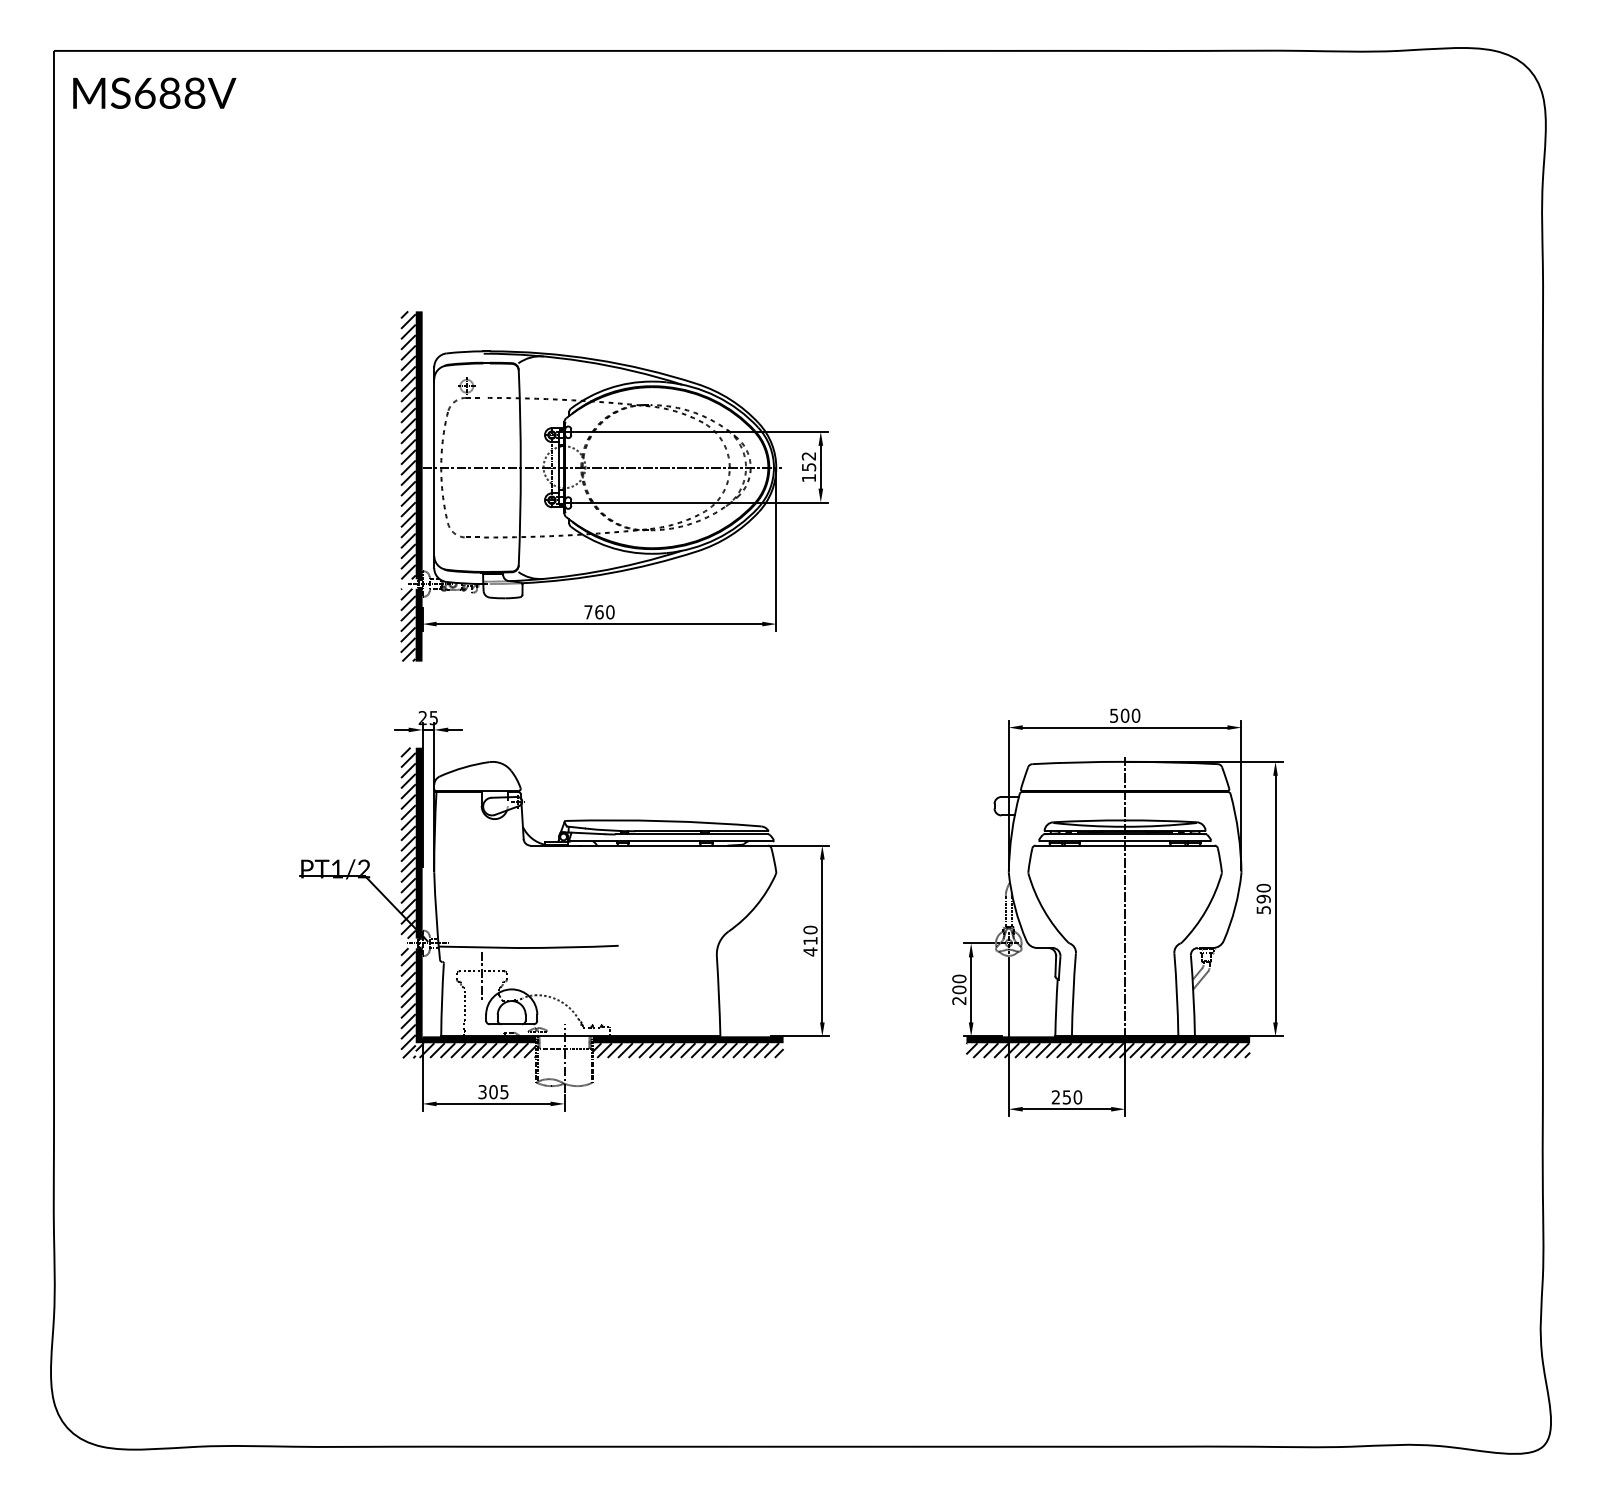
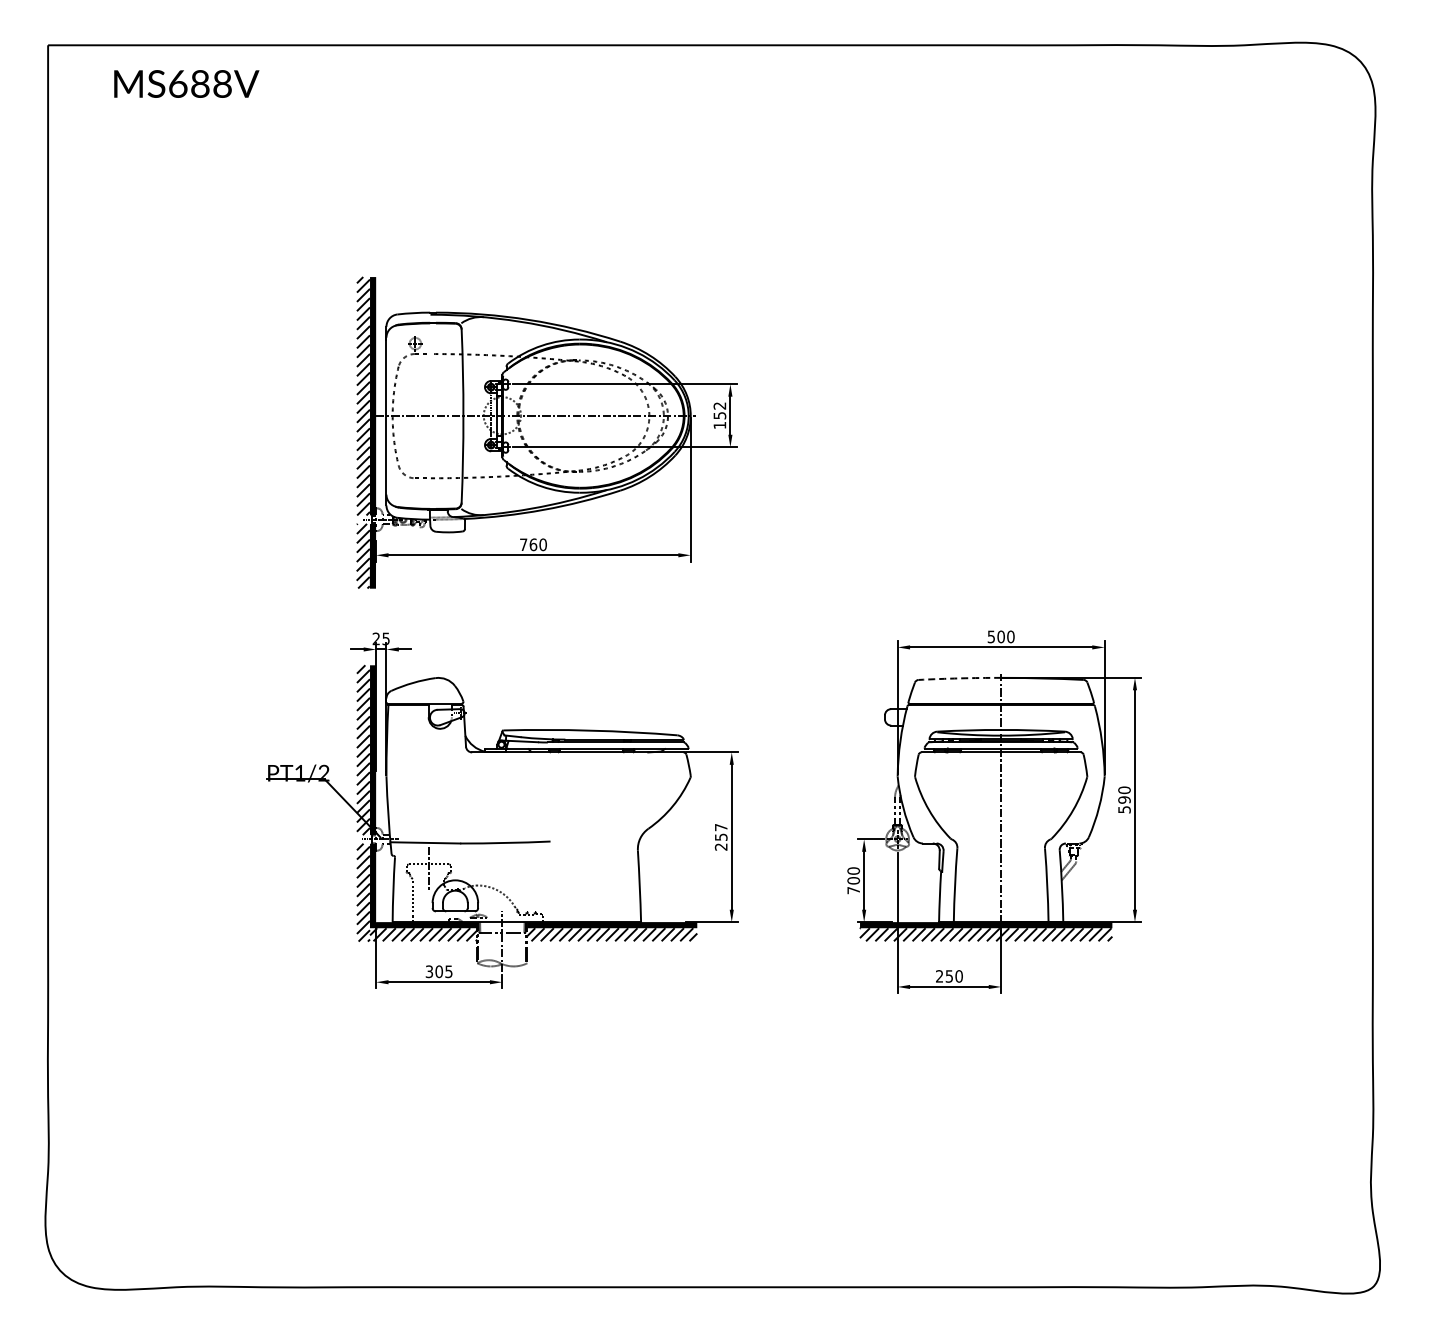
text: (154, 92) -> (186, 83), moved
arc: (1078, 762) -> (959, 678), solid -> dashed
text: (809, 941) -> (720, 837), 410 -> 257
text: (959, 1000) -> (853, 890), 200 -> 700

